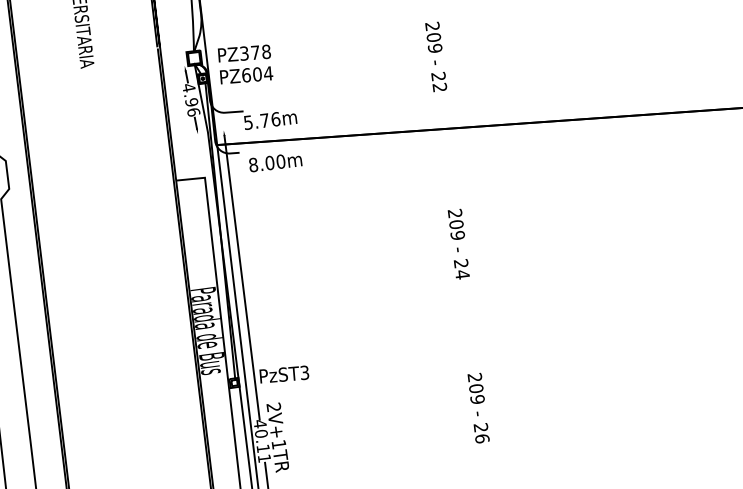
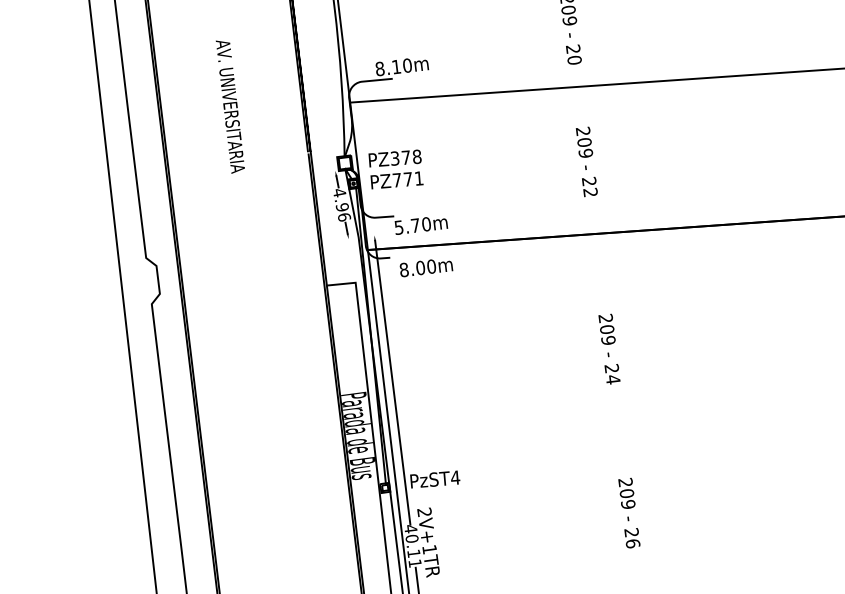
text: (256, 74) -> (407, 179), PZ604 -> PZ771
text: (275, 118) -> (426, 223), 5.76m -> 5.70m
text: (304, 372) -> (455, 477), PzST3 -> PzST4

